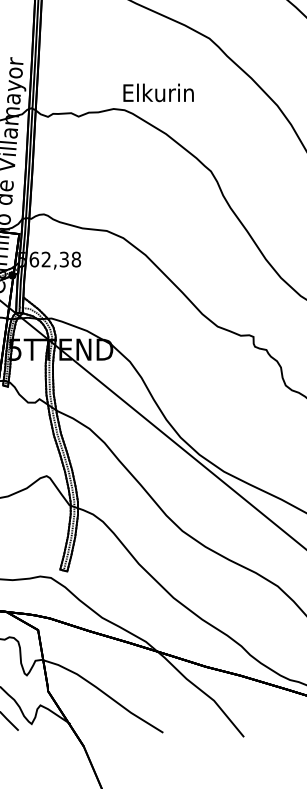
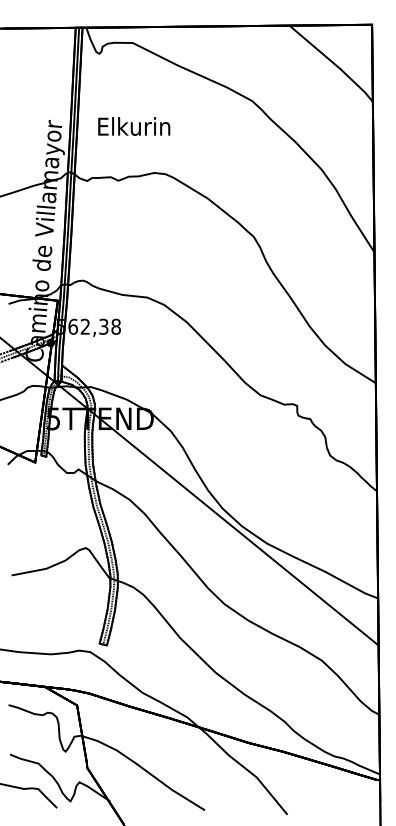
text: (158, 92) -> (134, 126), moved

